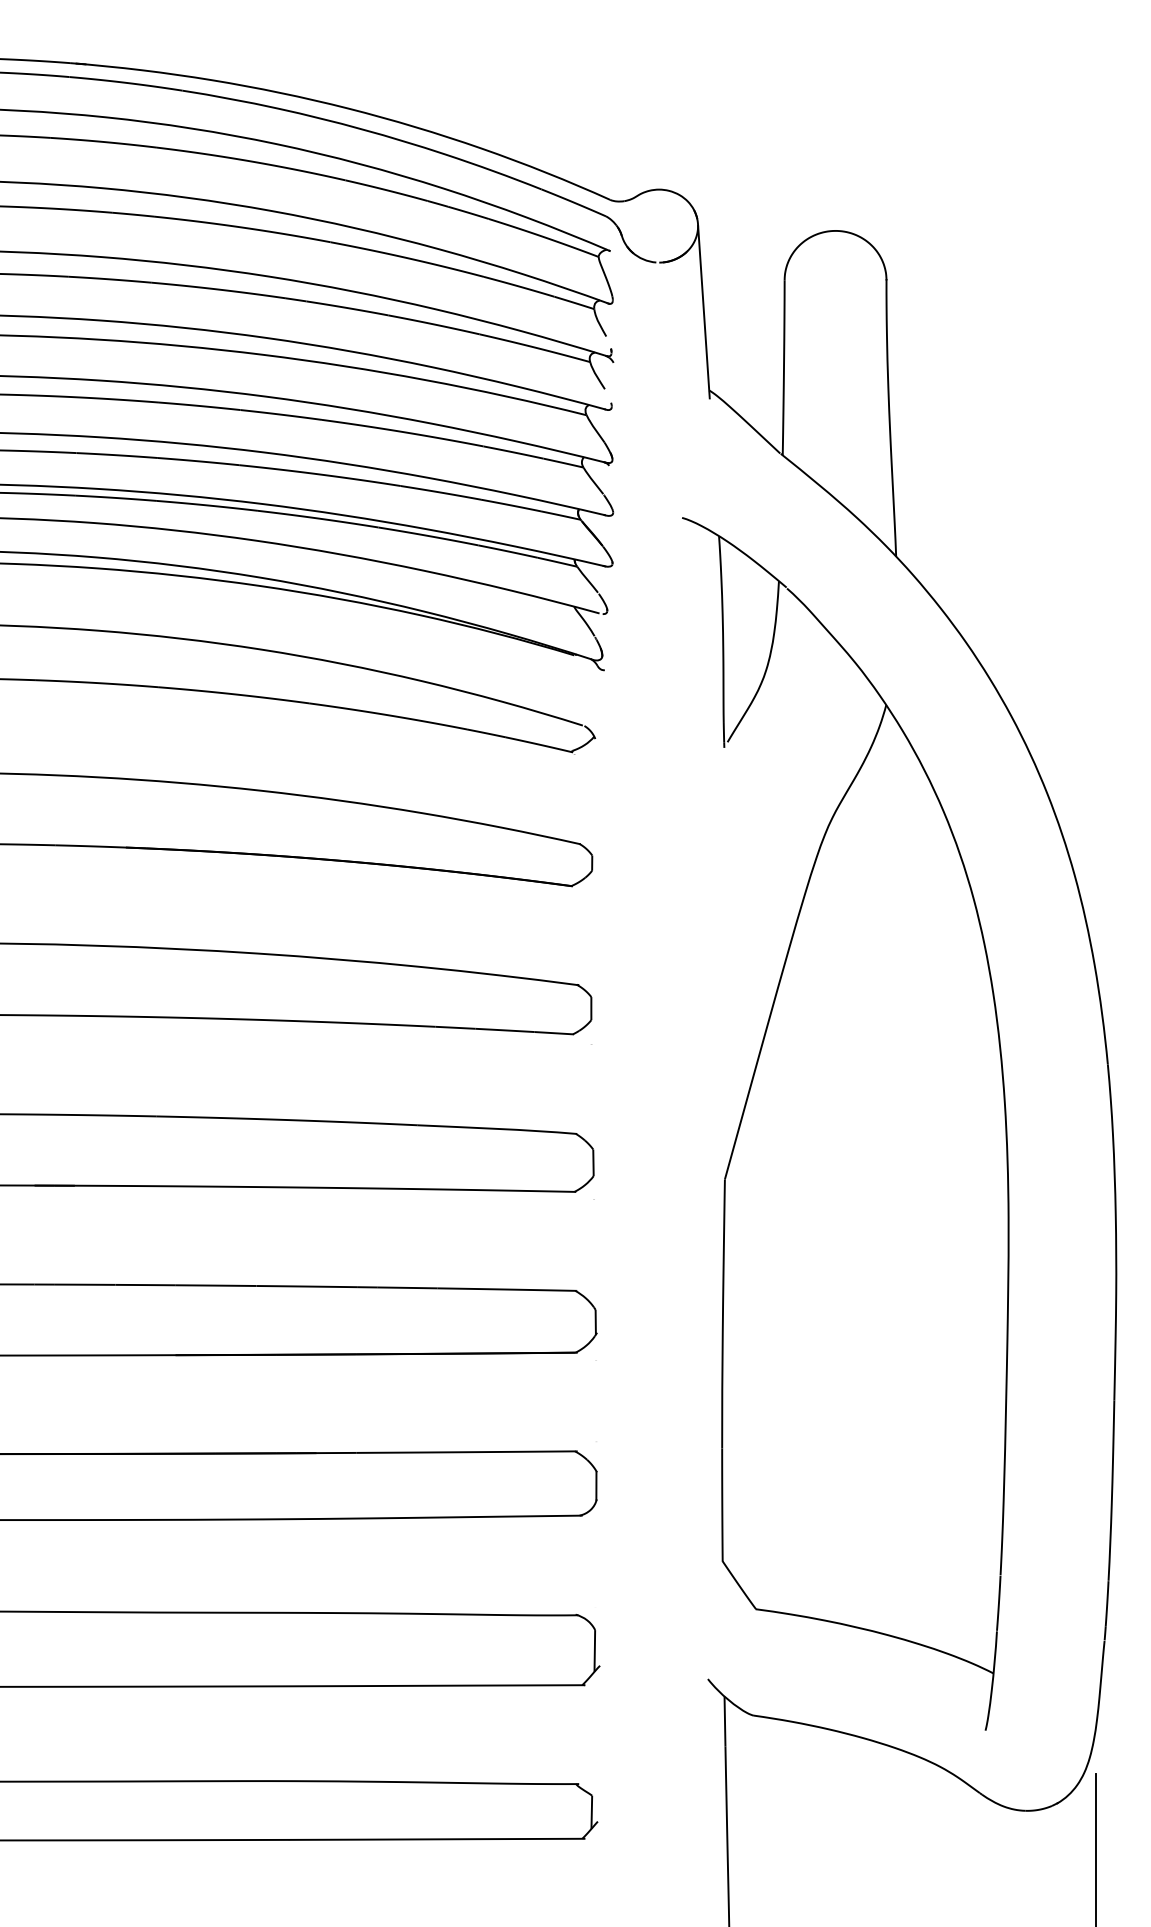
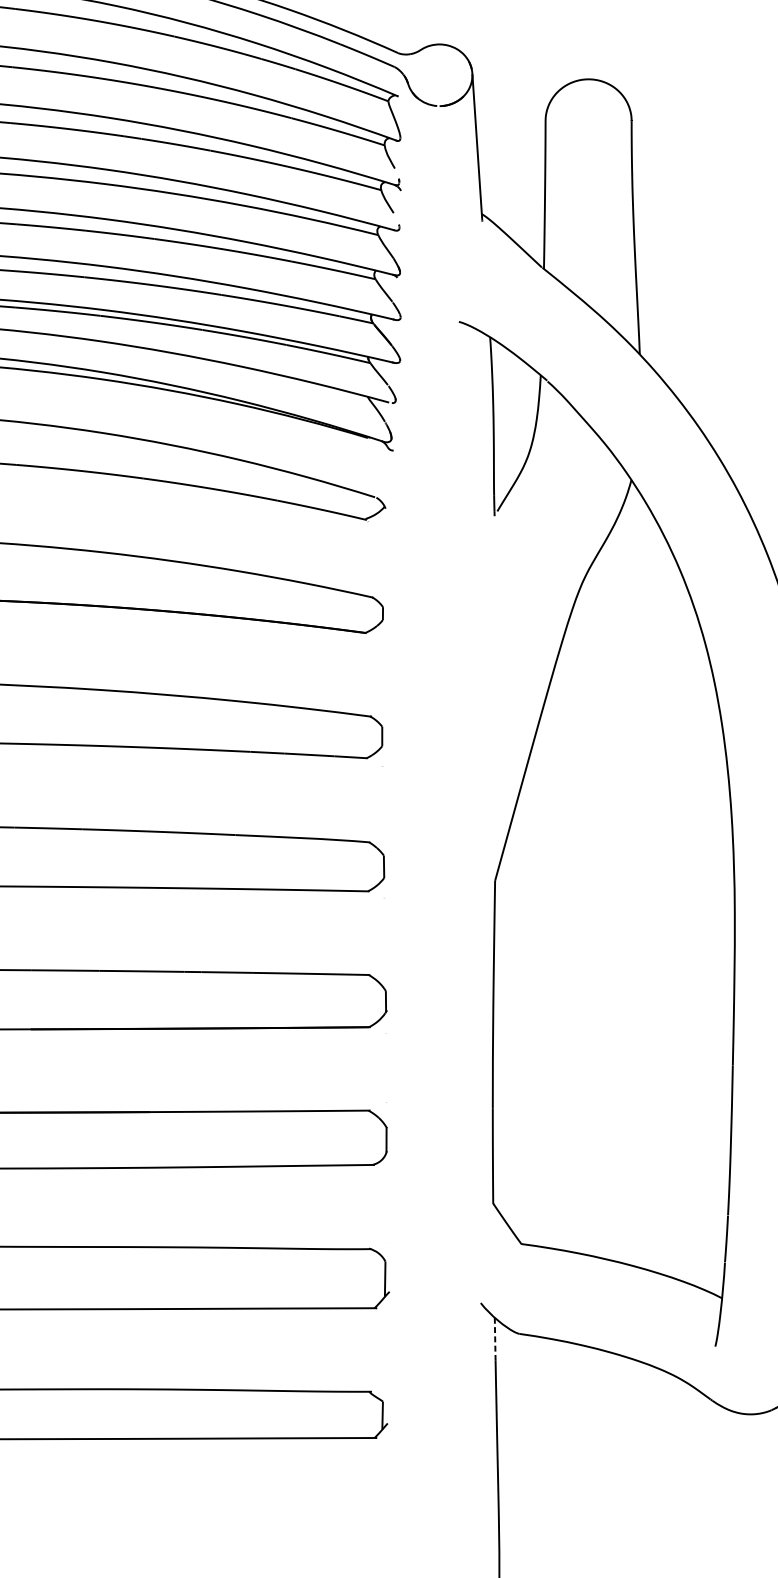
line: (725, 1722) -> (495, 1339), solid -> dashed

